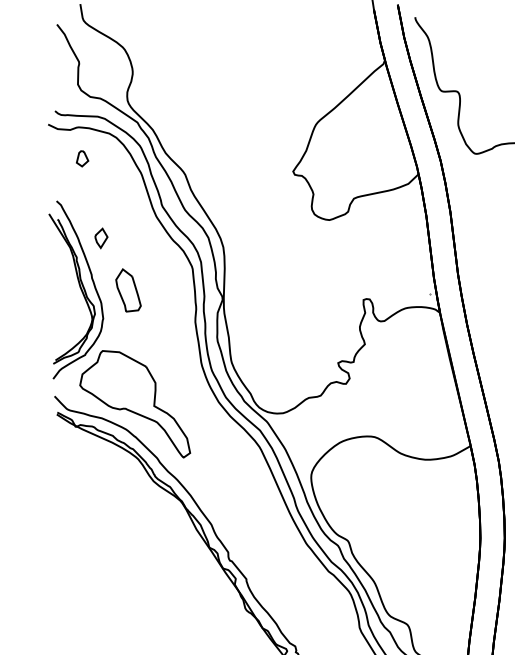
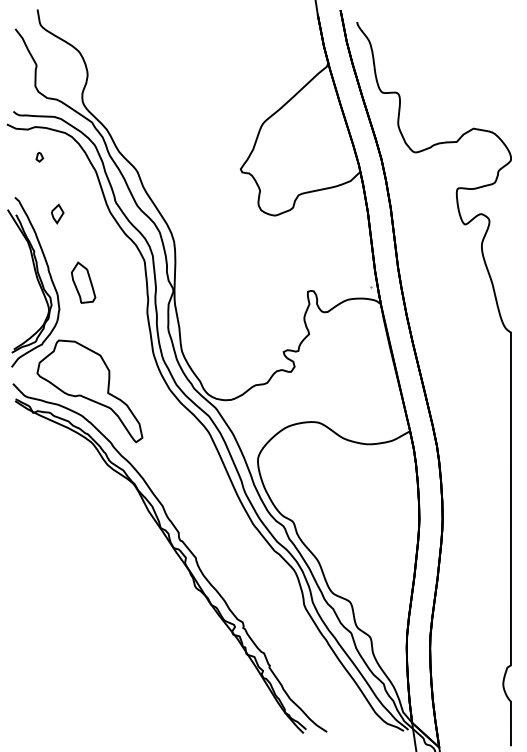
part: (82, 159) -> (39, 157), size x0.6
part: (101, 237) -> (57, 213), moved

